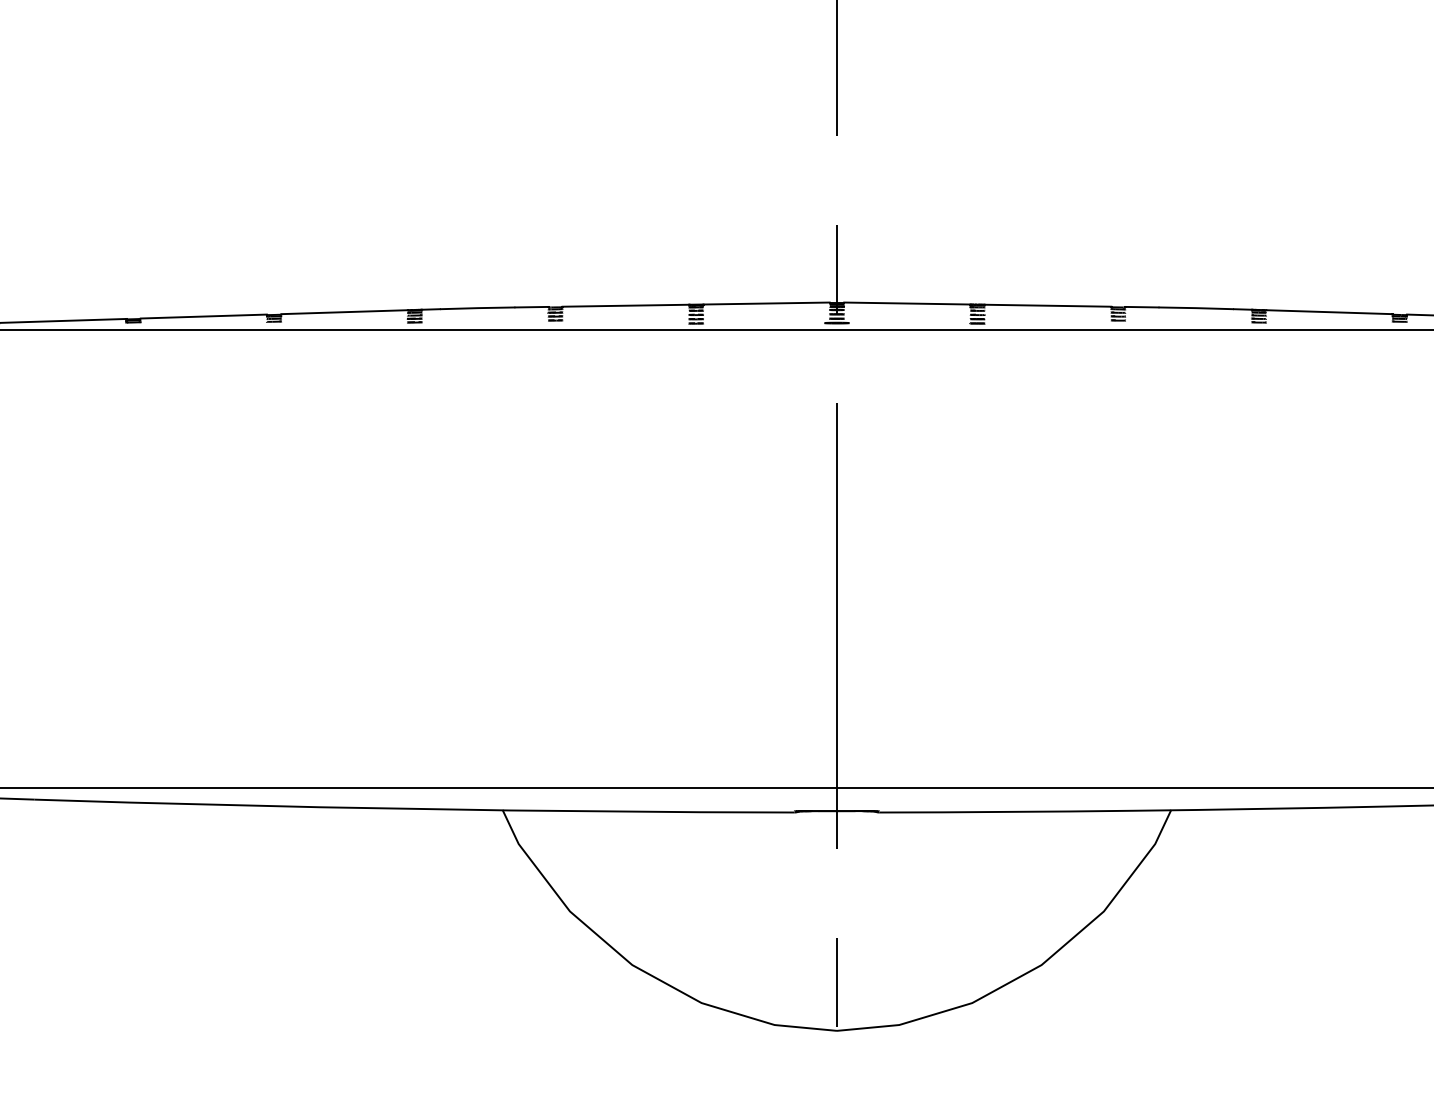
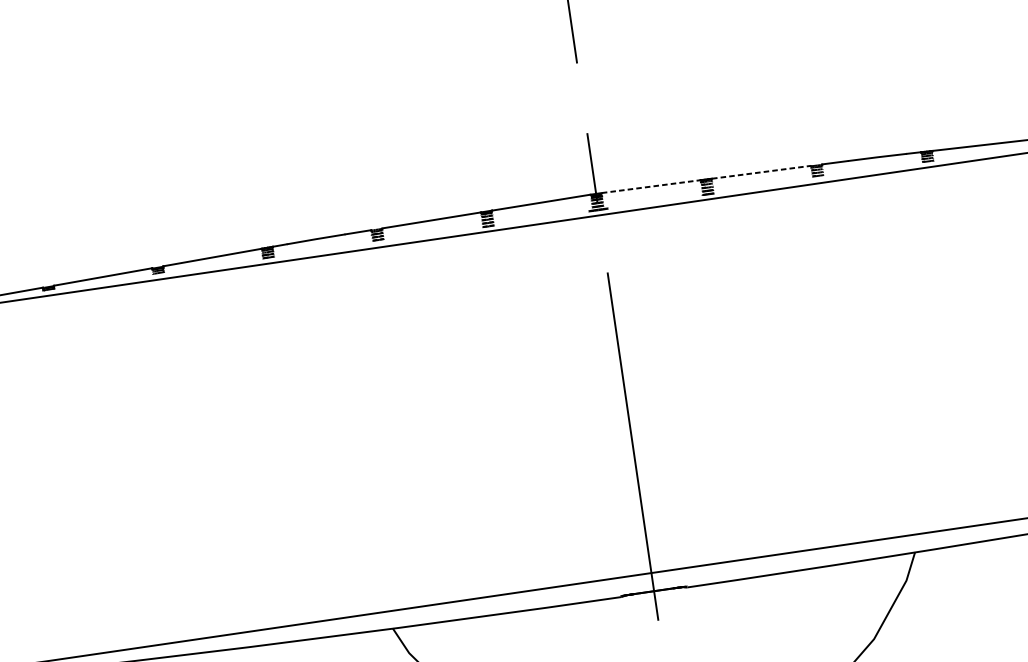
line: (907, 303) -> (651, 186), solid -> dashed
line: (1048, 305) -> (761, 172), solid -> dashed

